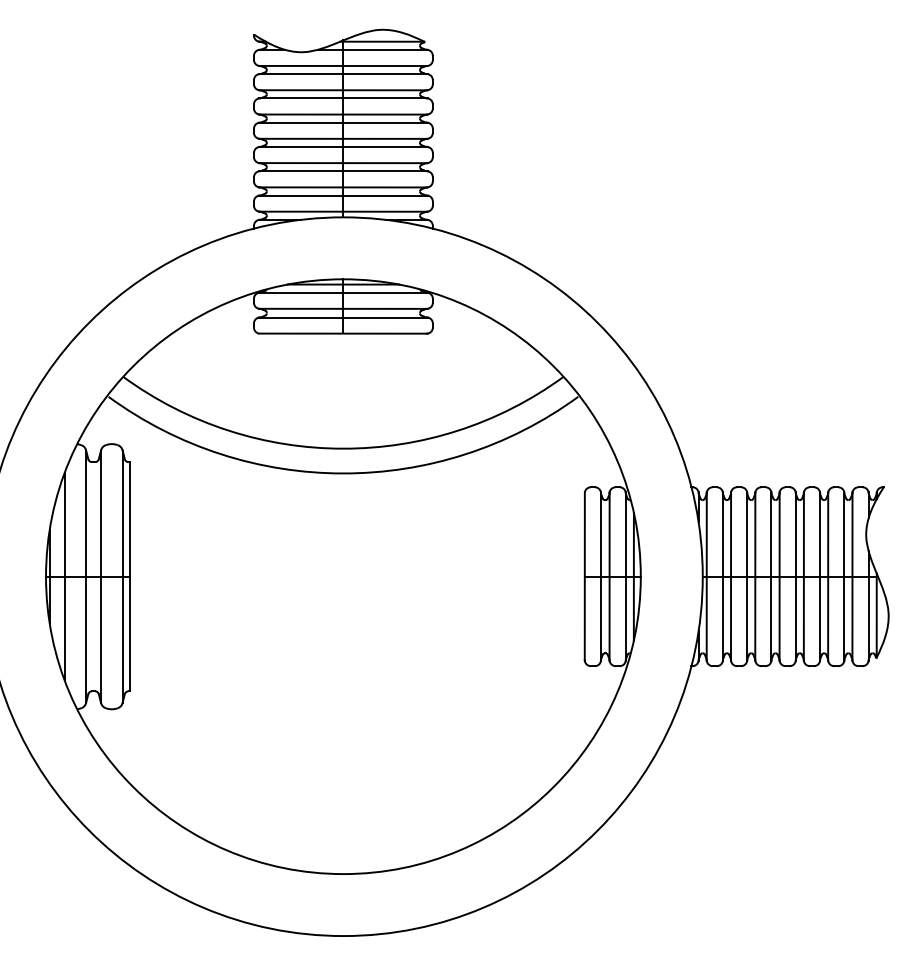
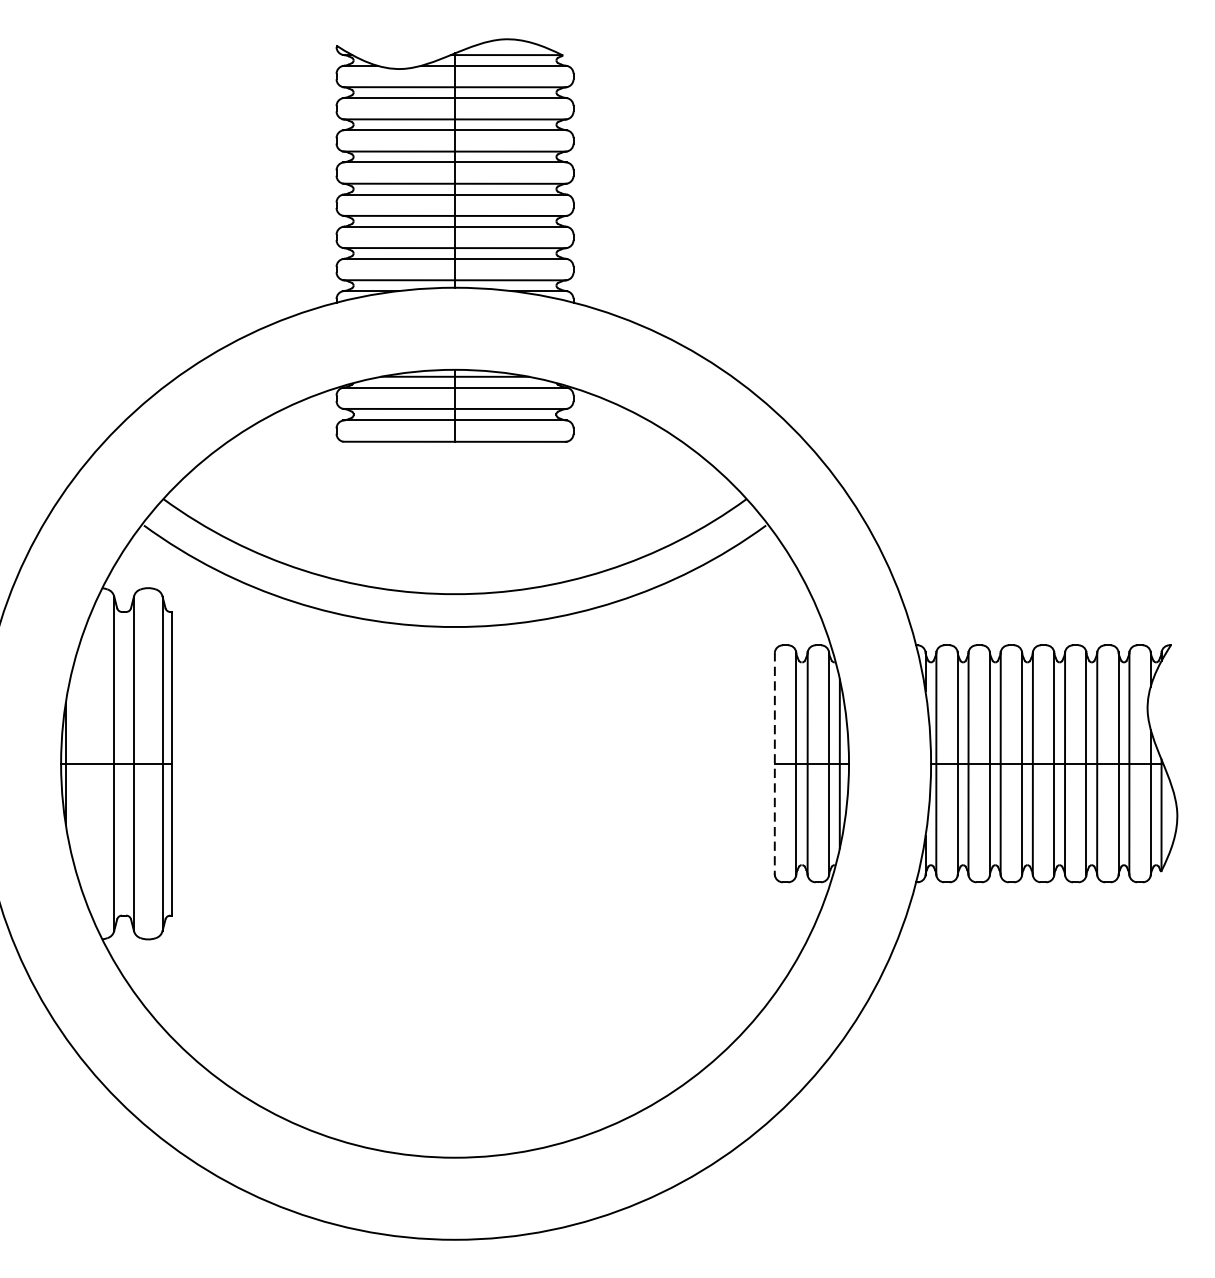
line: (64, 576) -> (85, 763), removed
line: (584, 576) -> (774, 763), solid -> dashed

